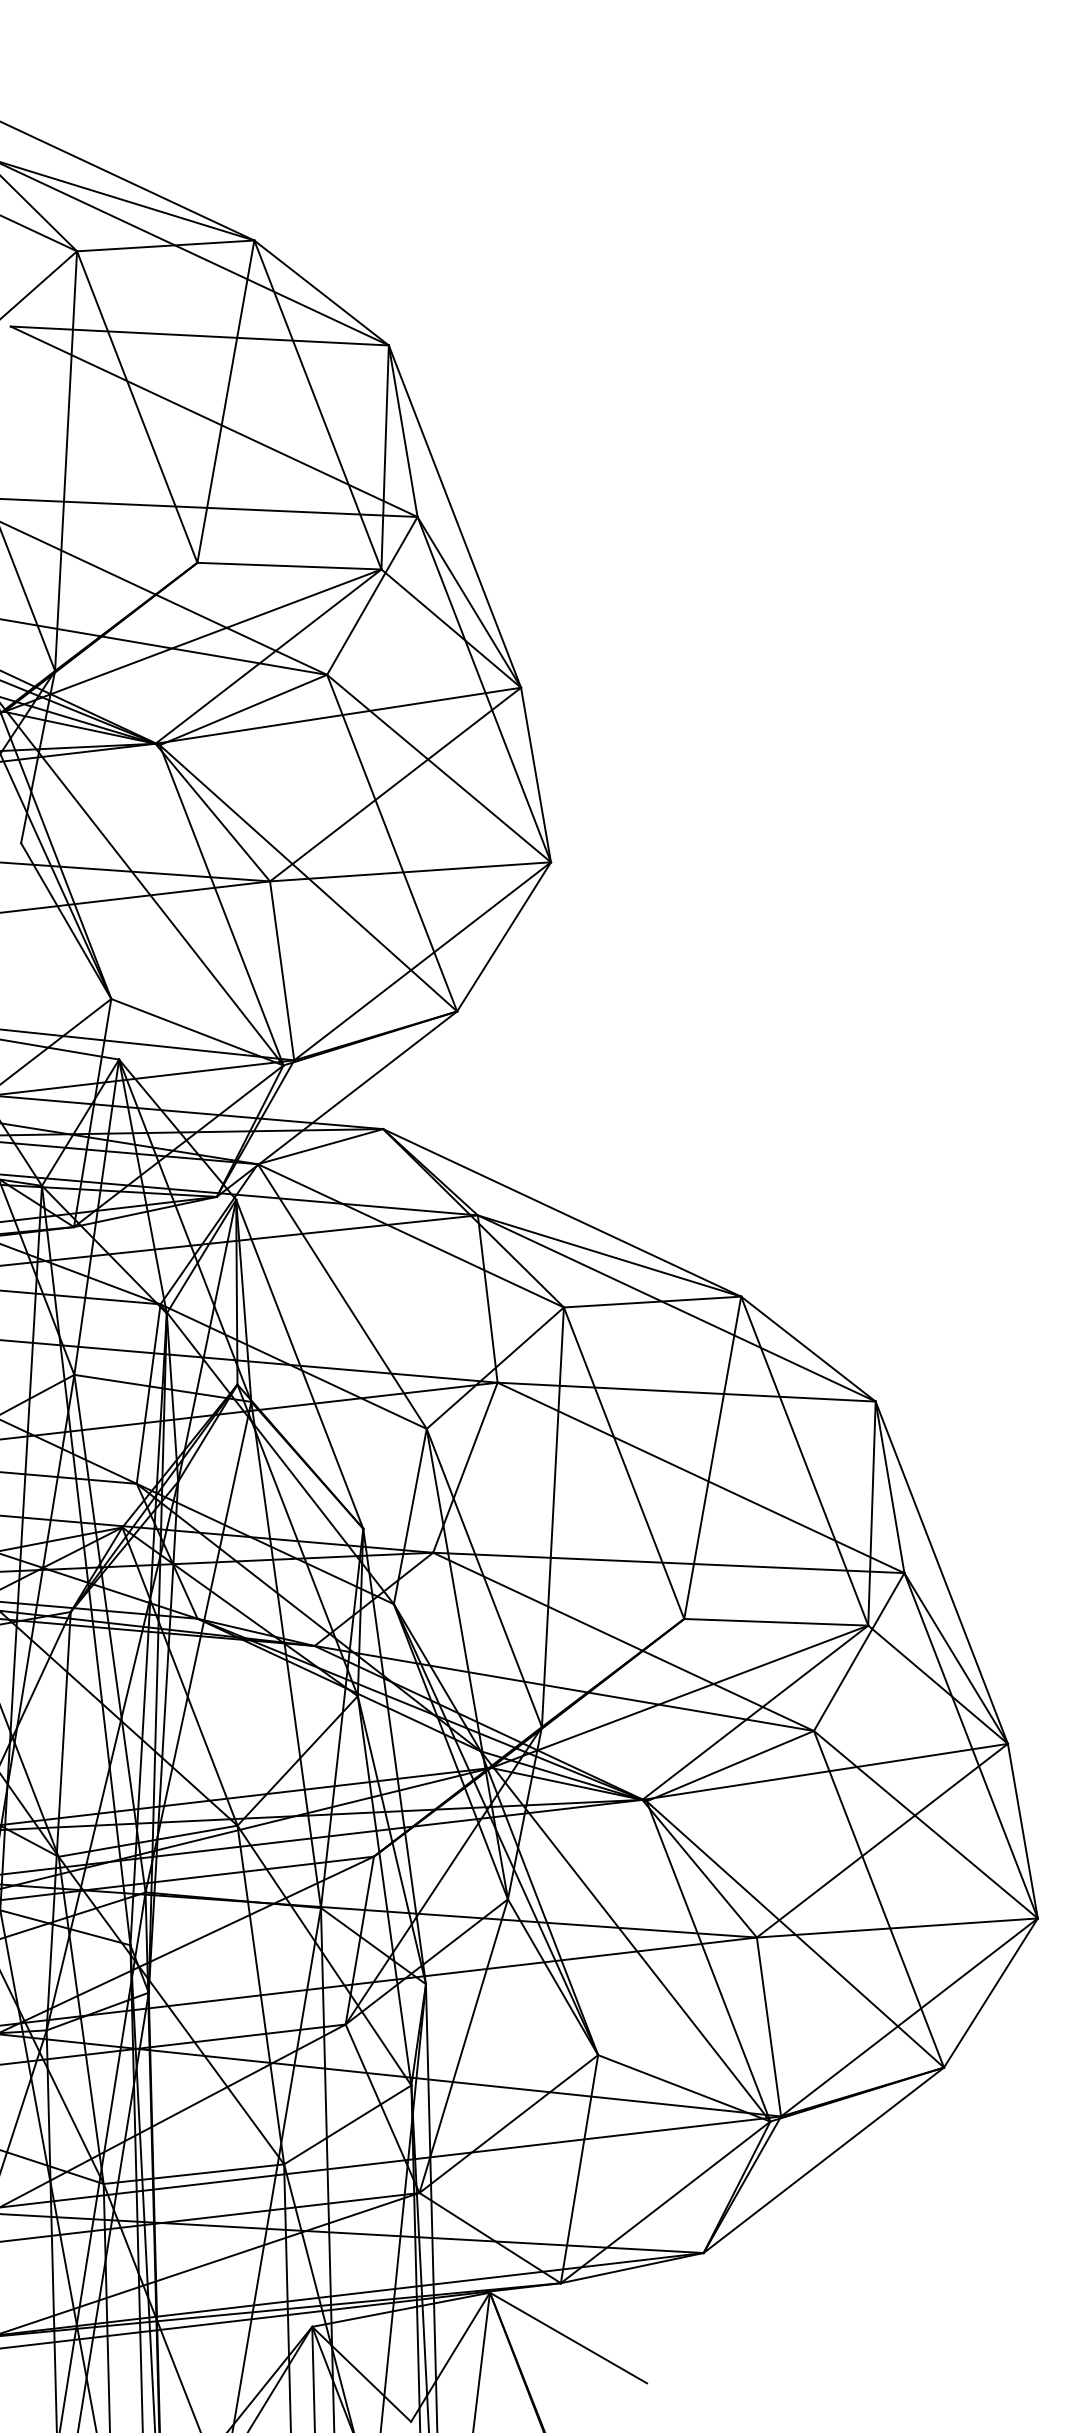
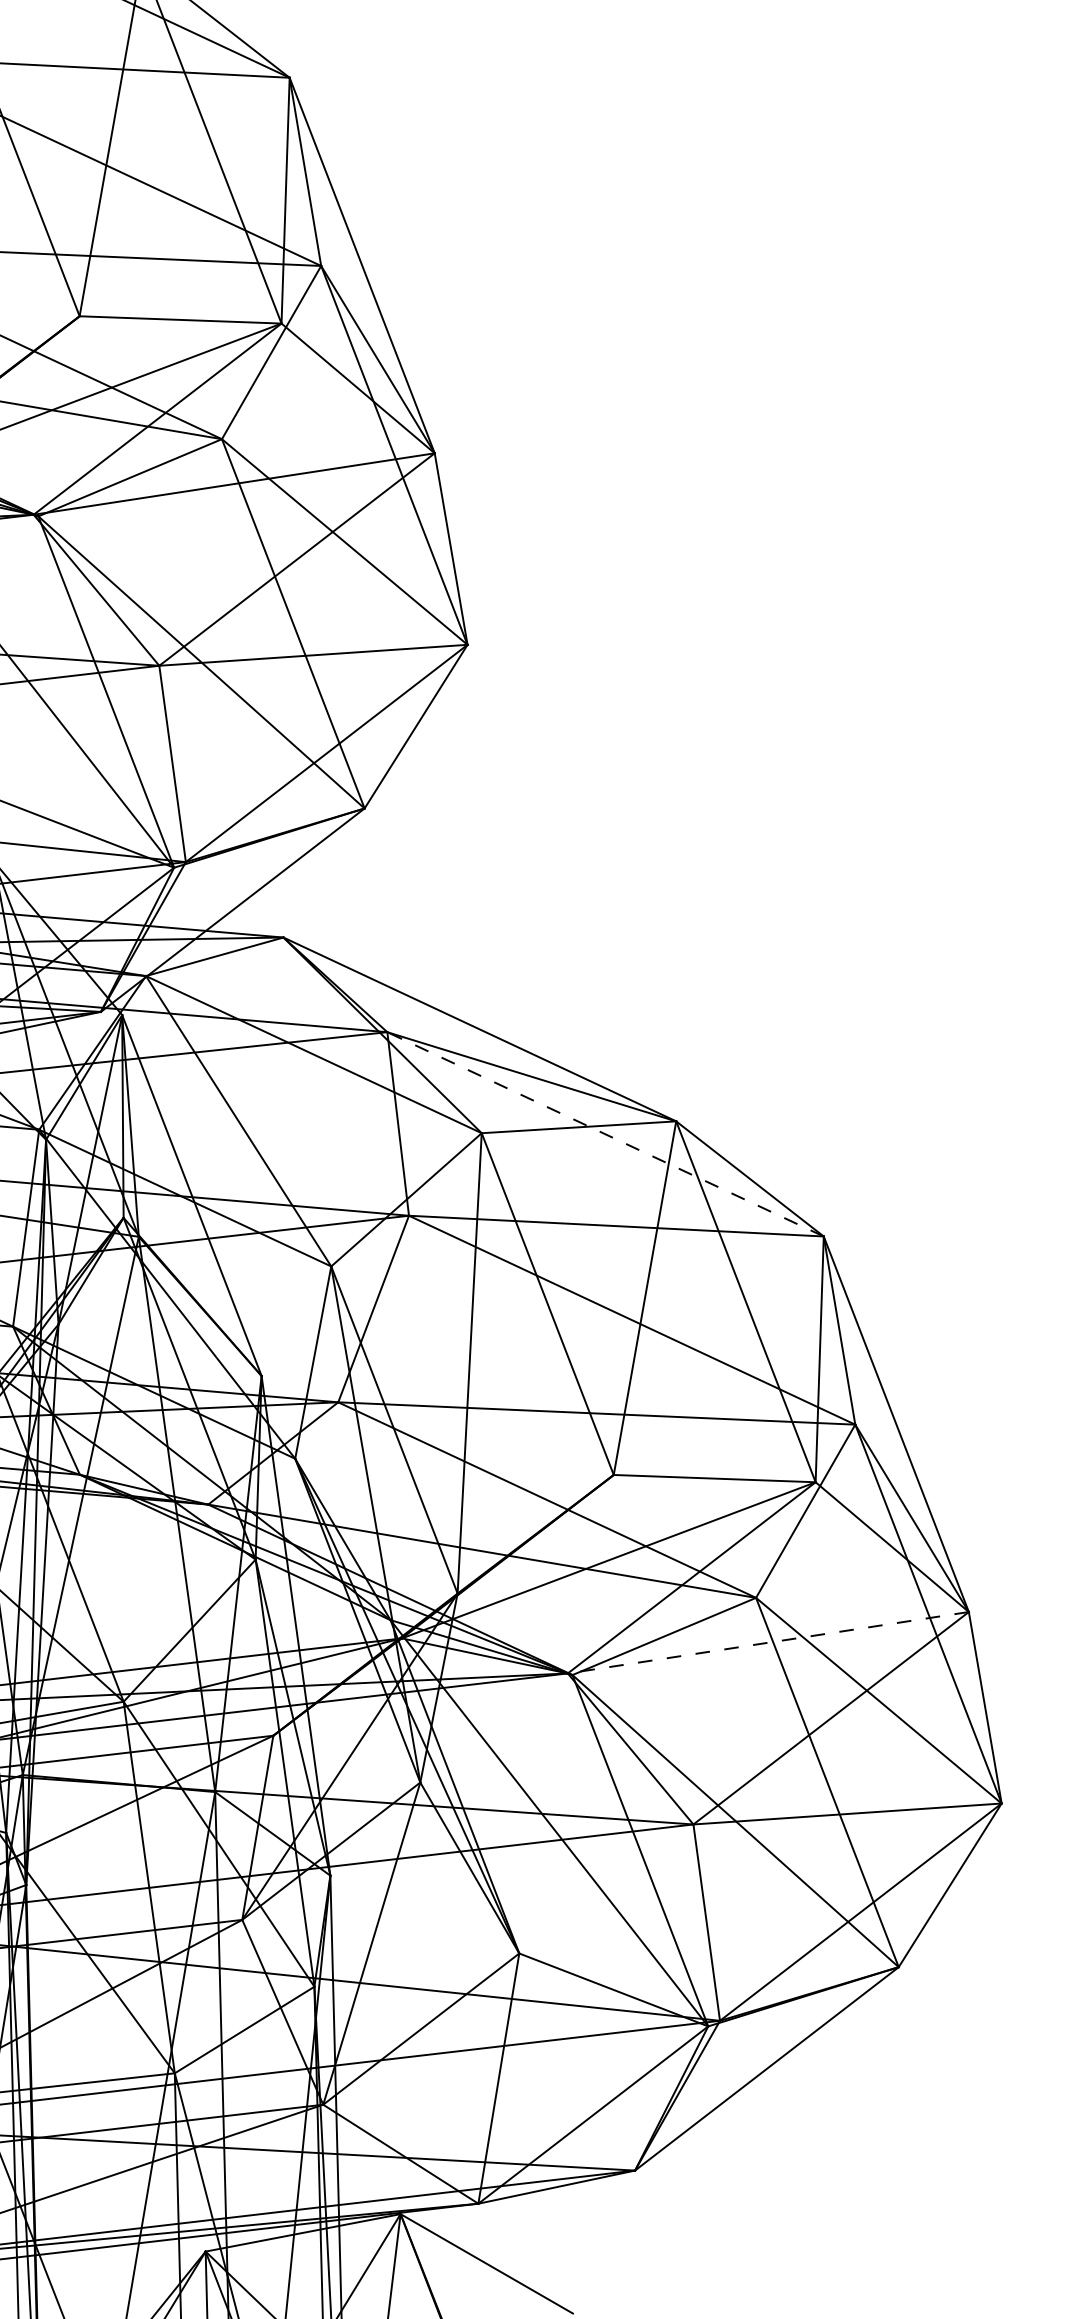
line: (676, 1308) -> (605, 1134), solid -> dashed
line: (825, 1771) -> (768, 1642), solid -> dashed

